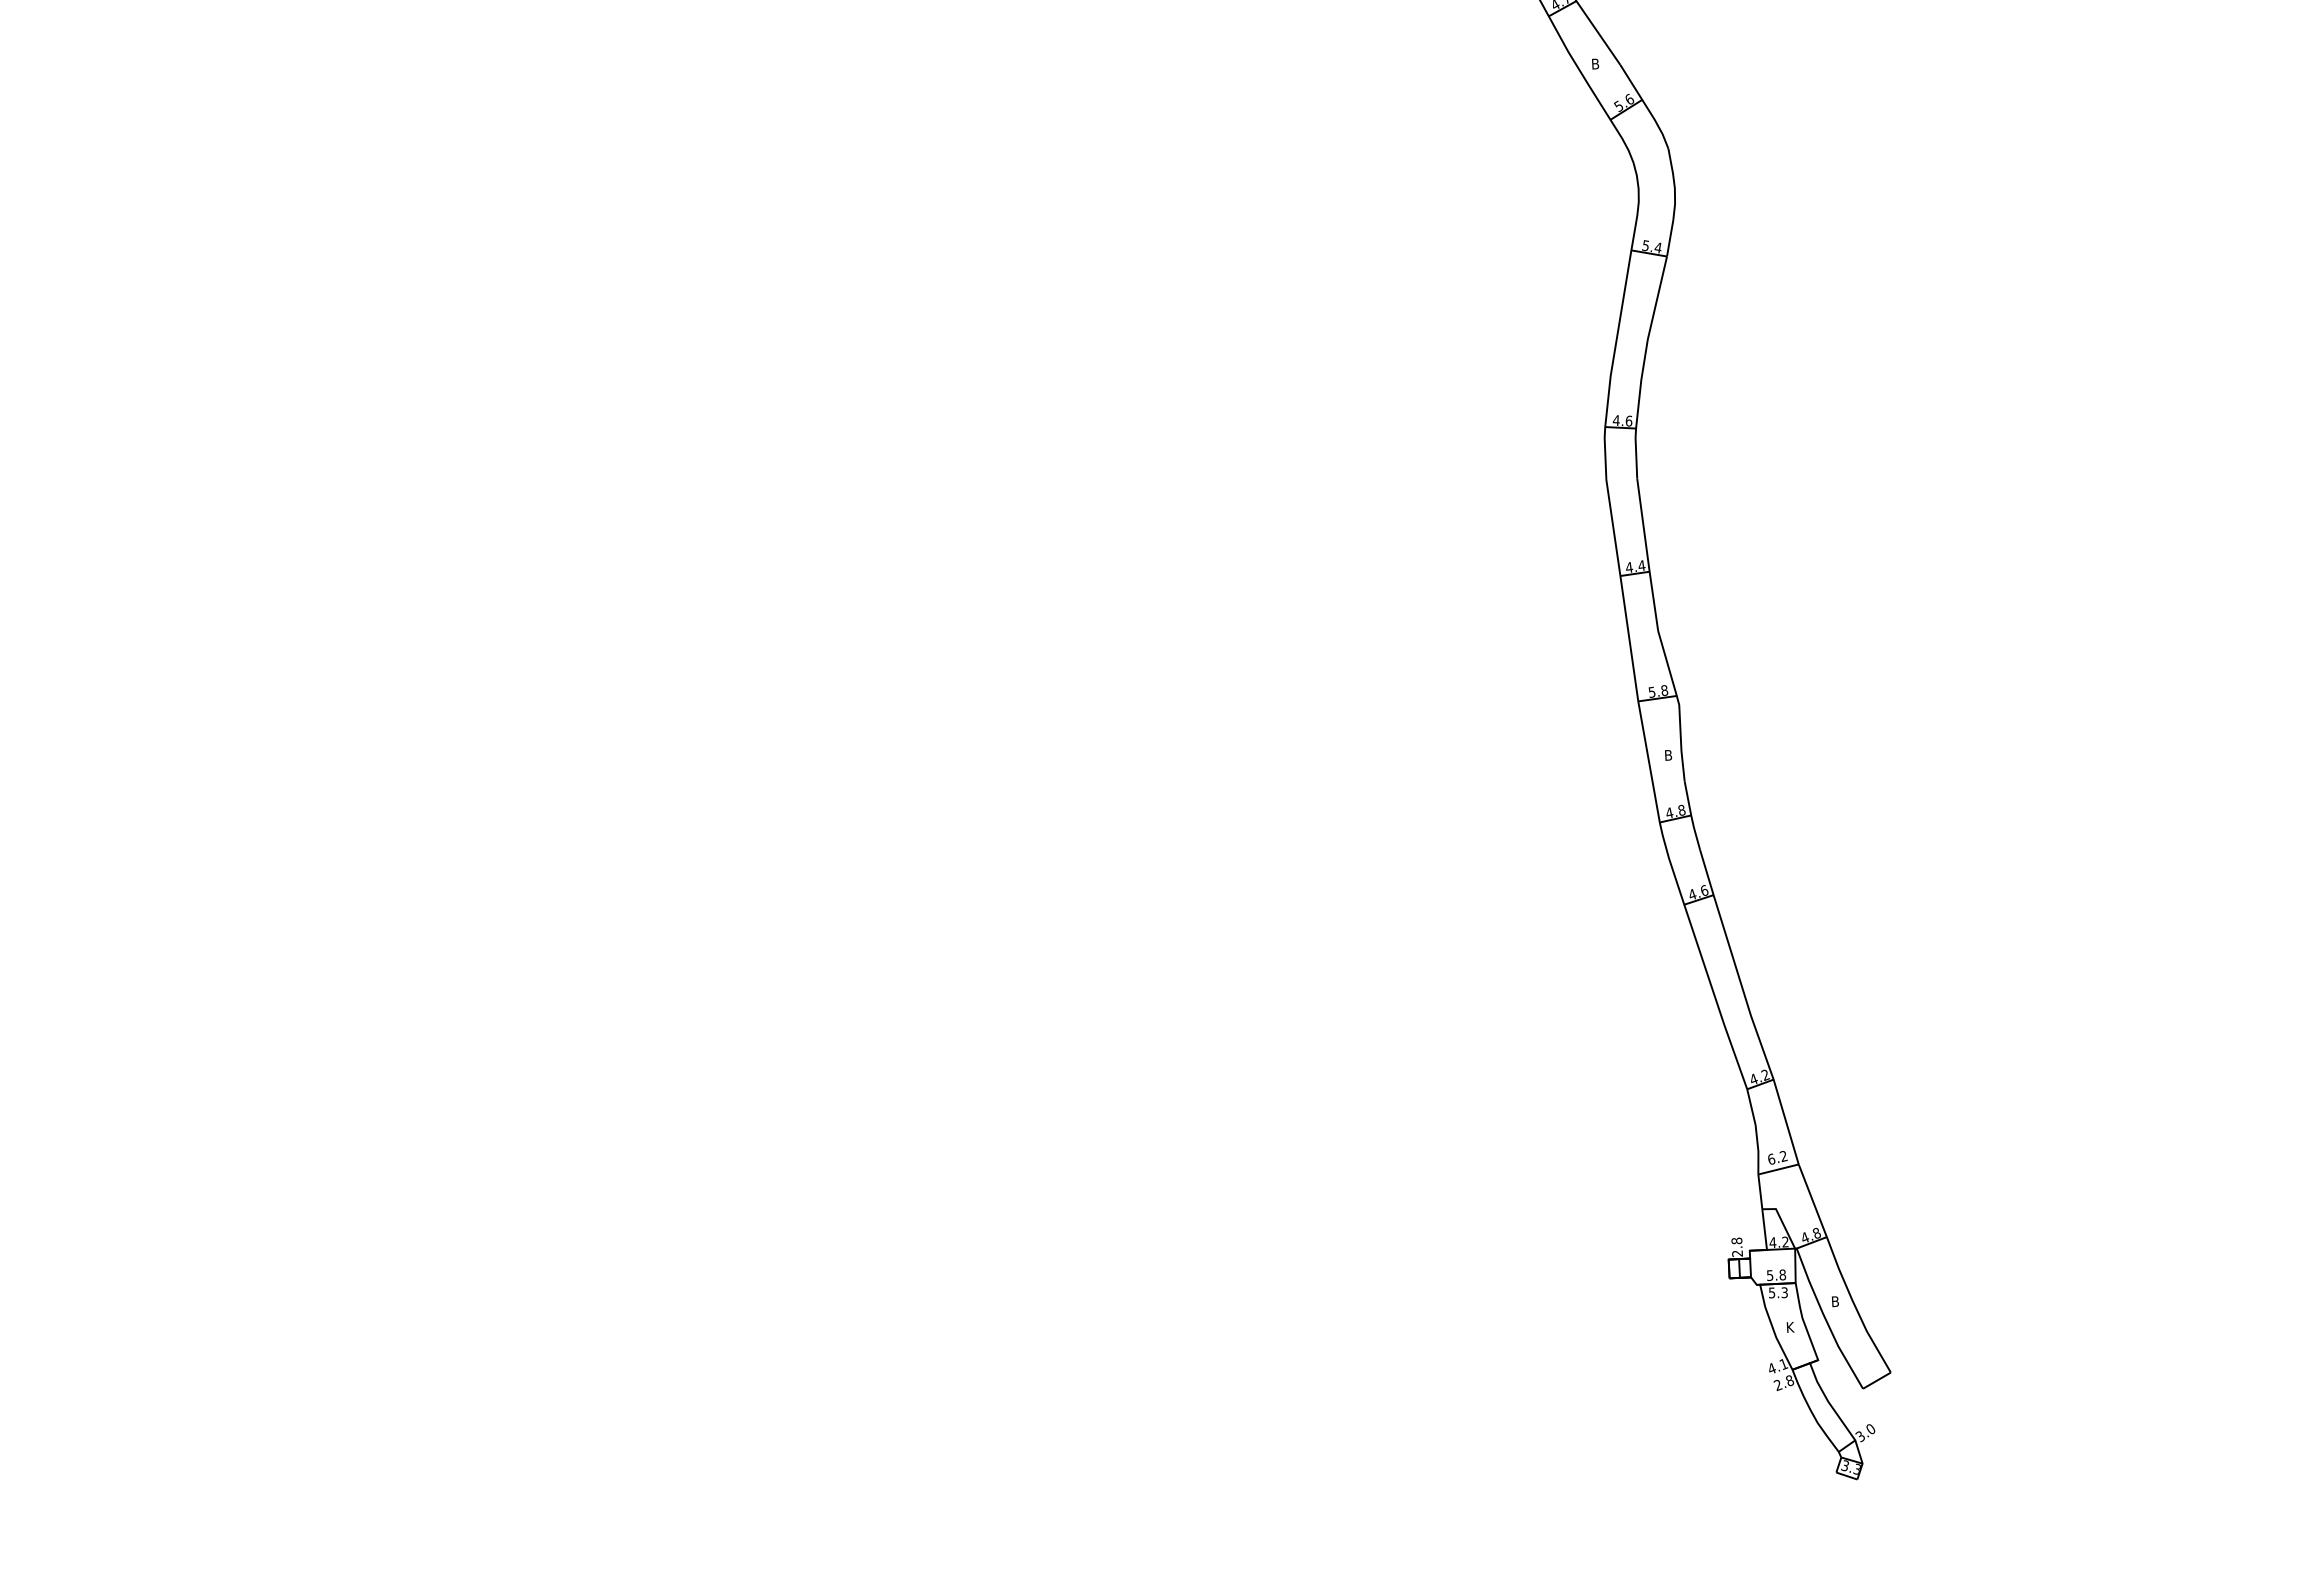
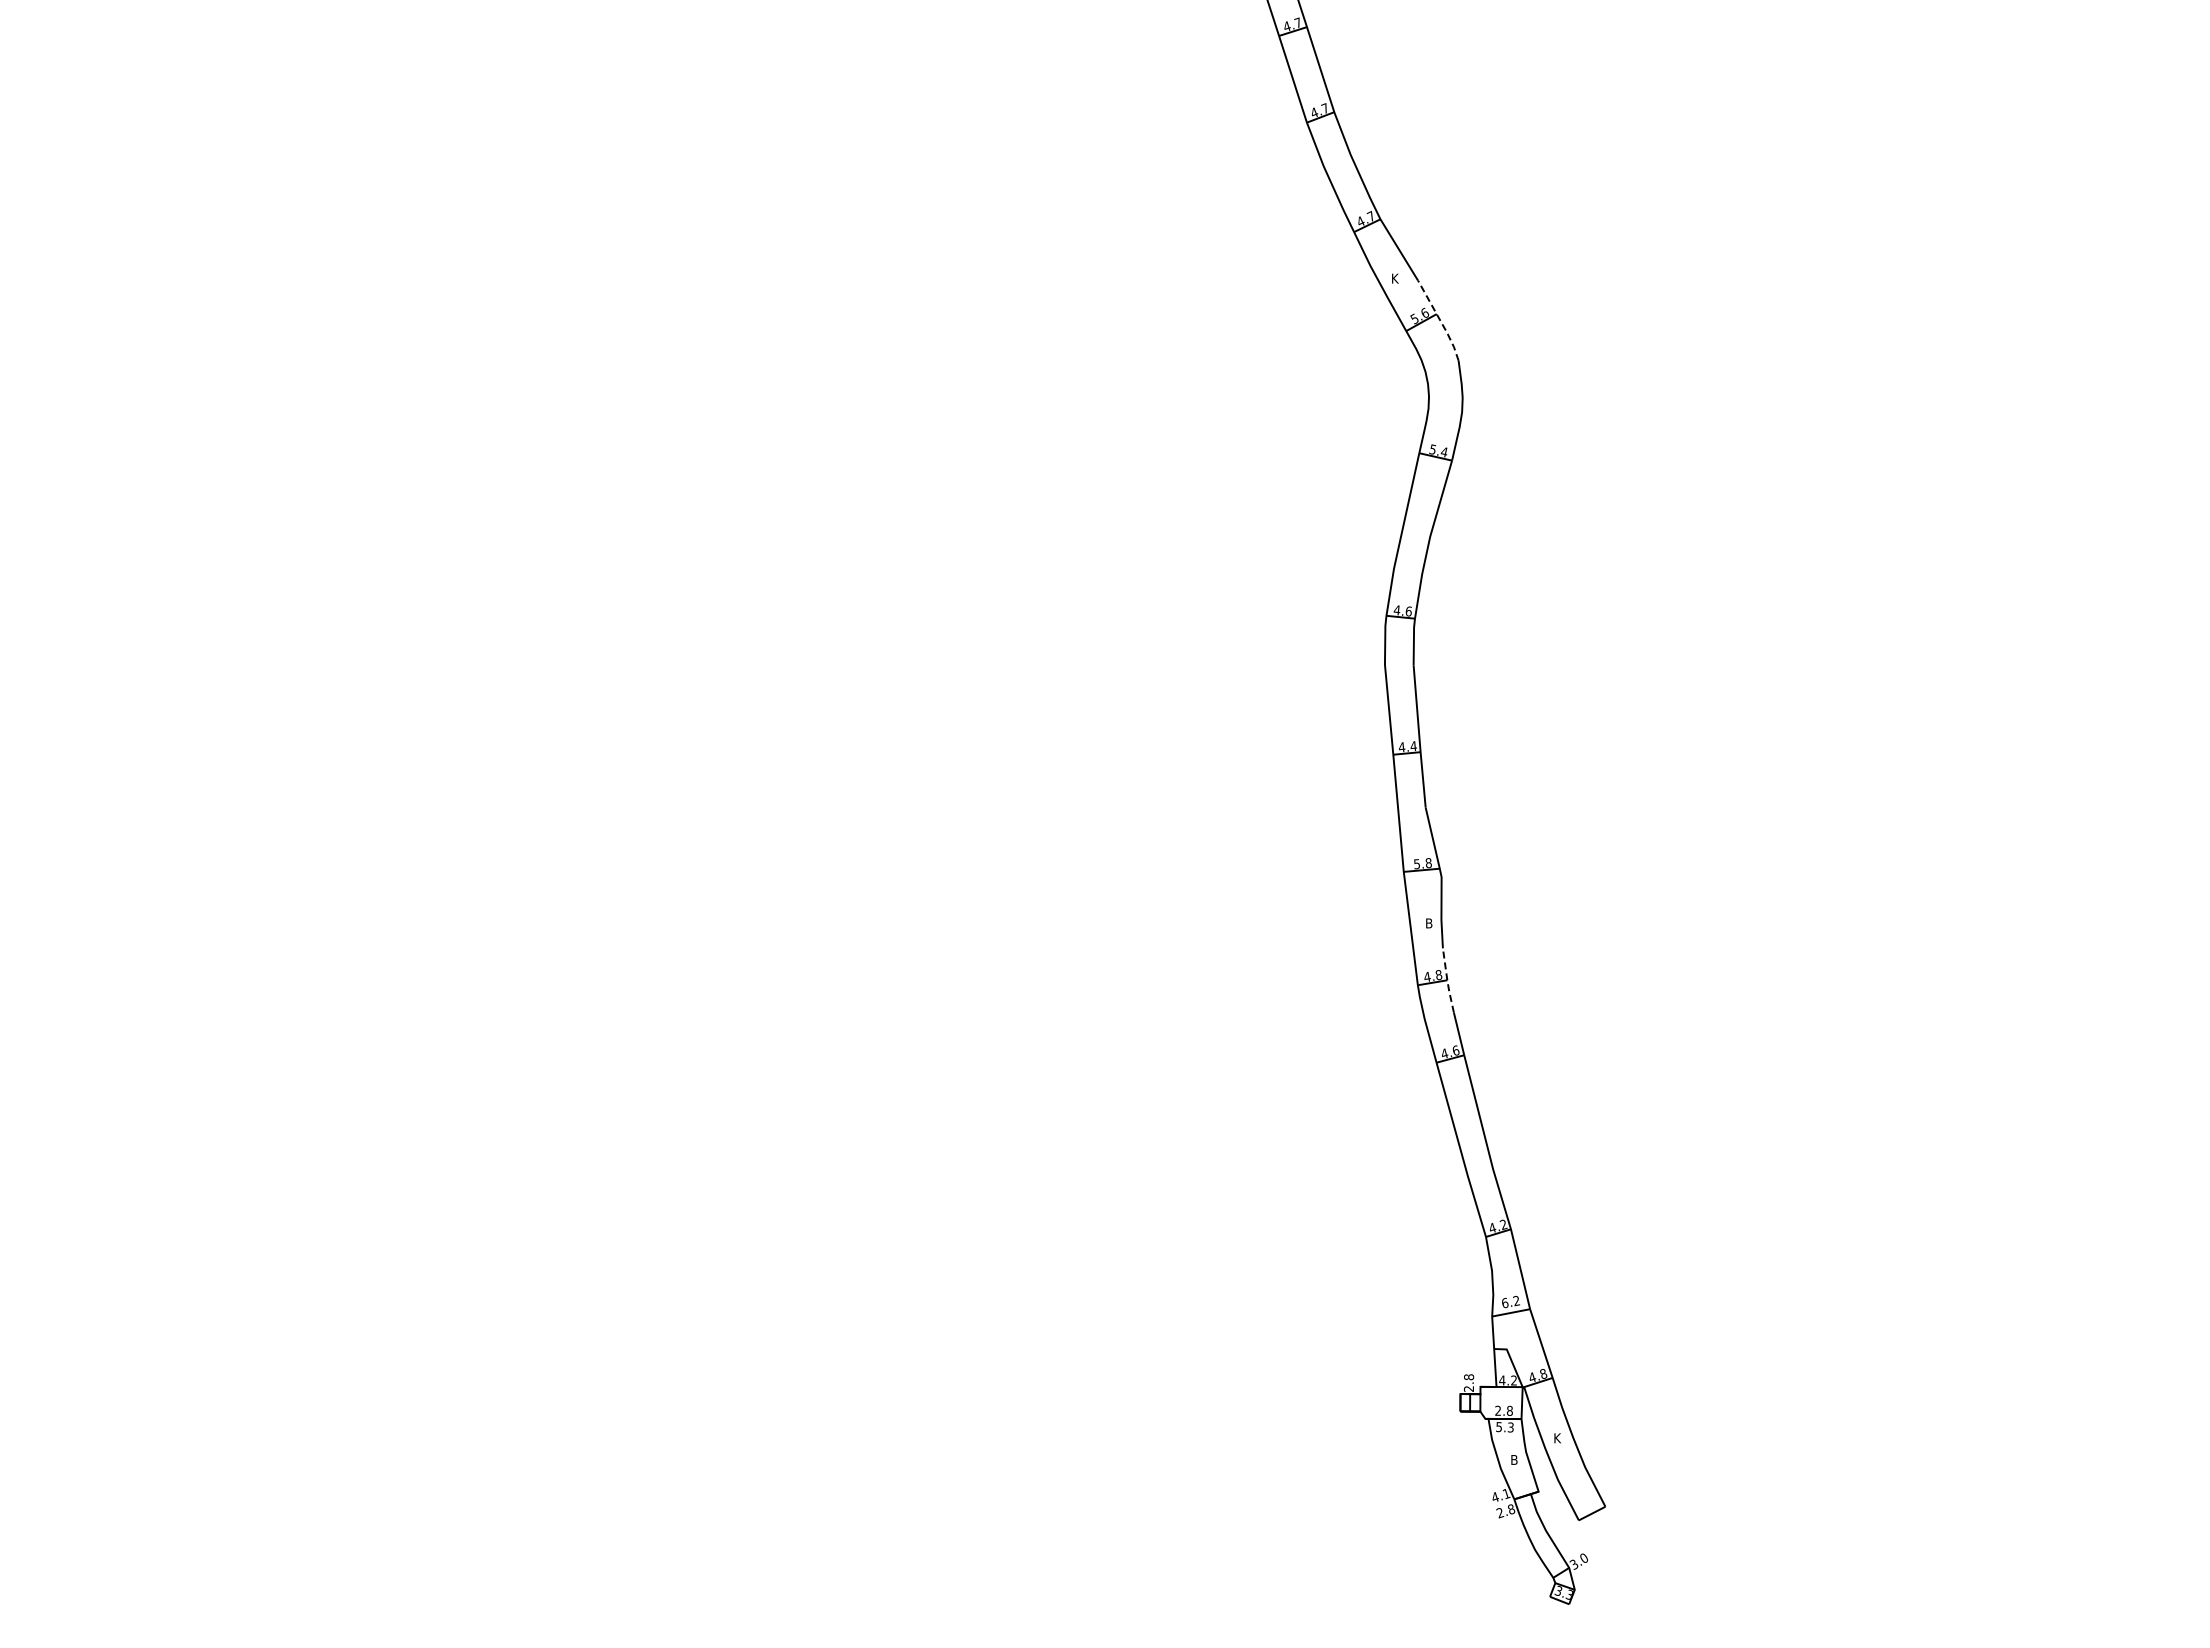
text: (1595, 63) -> (1395, 278), B -> K
line: (1646, 106) -> (1440, 320), solid -> dashed
line: (1691, 815) -> (1447, 980), solid -> dashed
text: (1769, 1275) -> (1497, 1410), 5.8 -> 2.8
text: (1836, 1301) -> (1558, 1438), B -> K
text: (1791, 1326) -> (1515, 1459), K -> B

